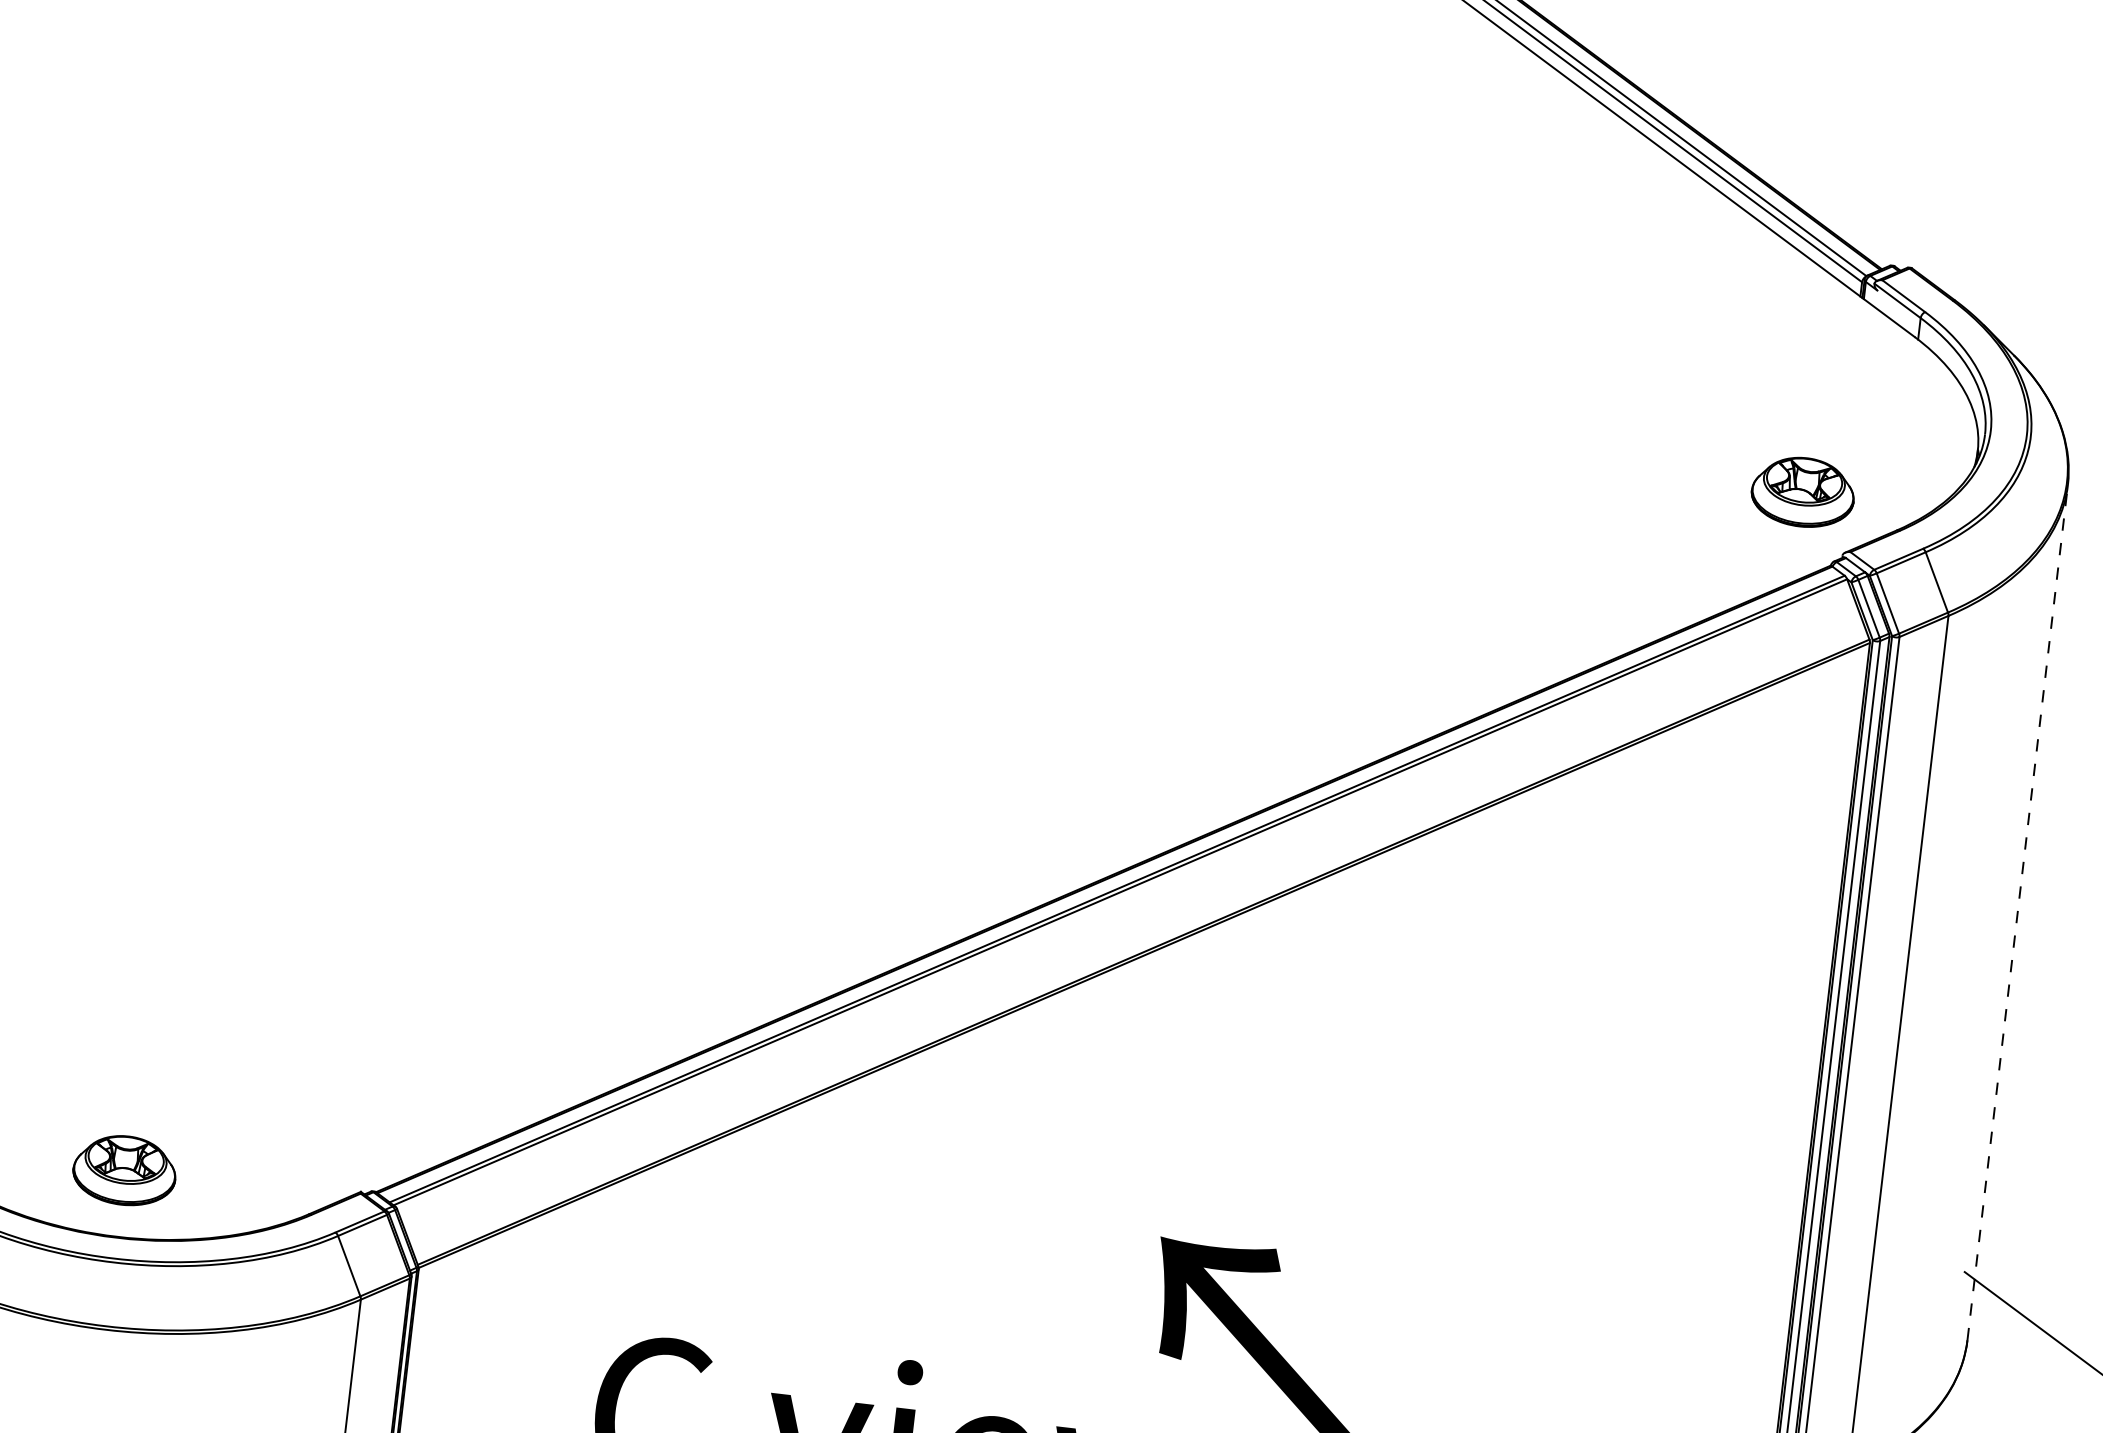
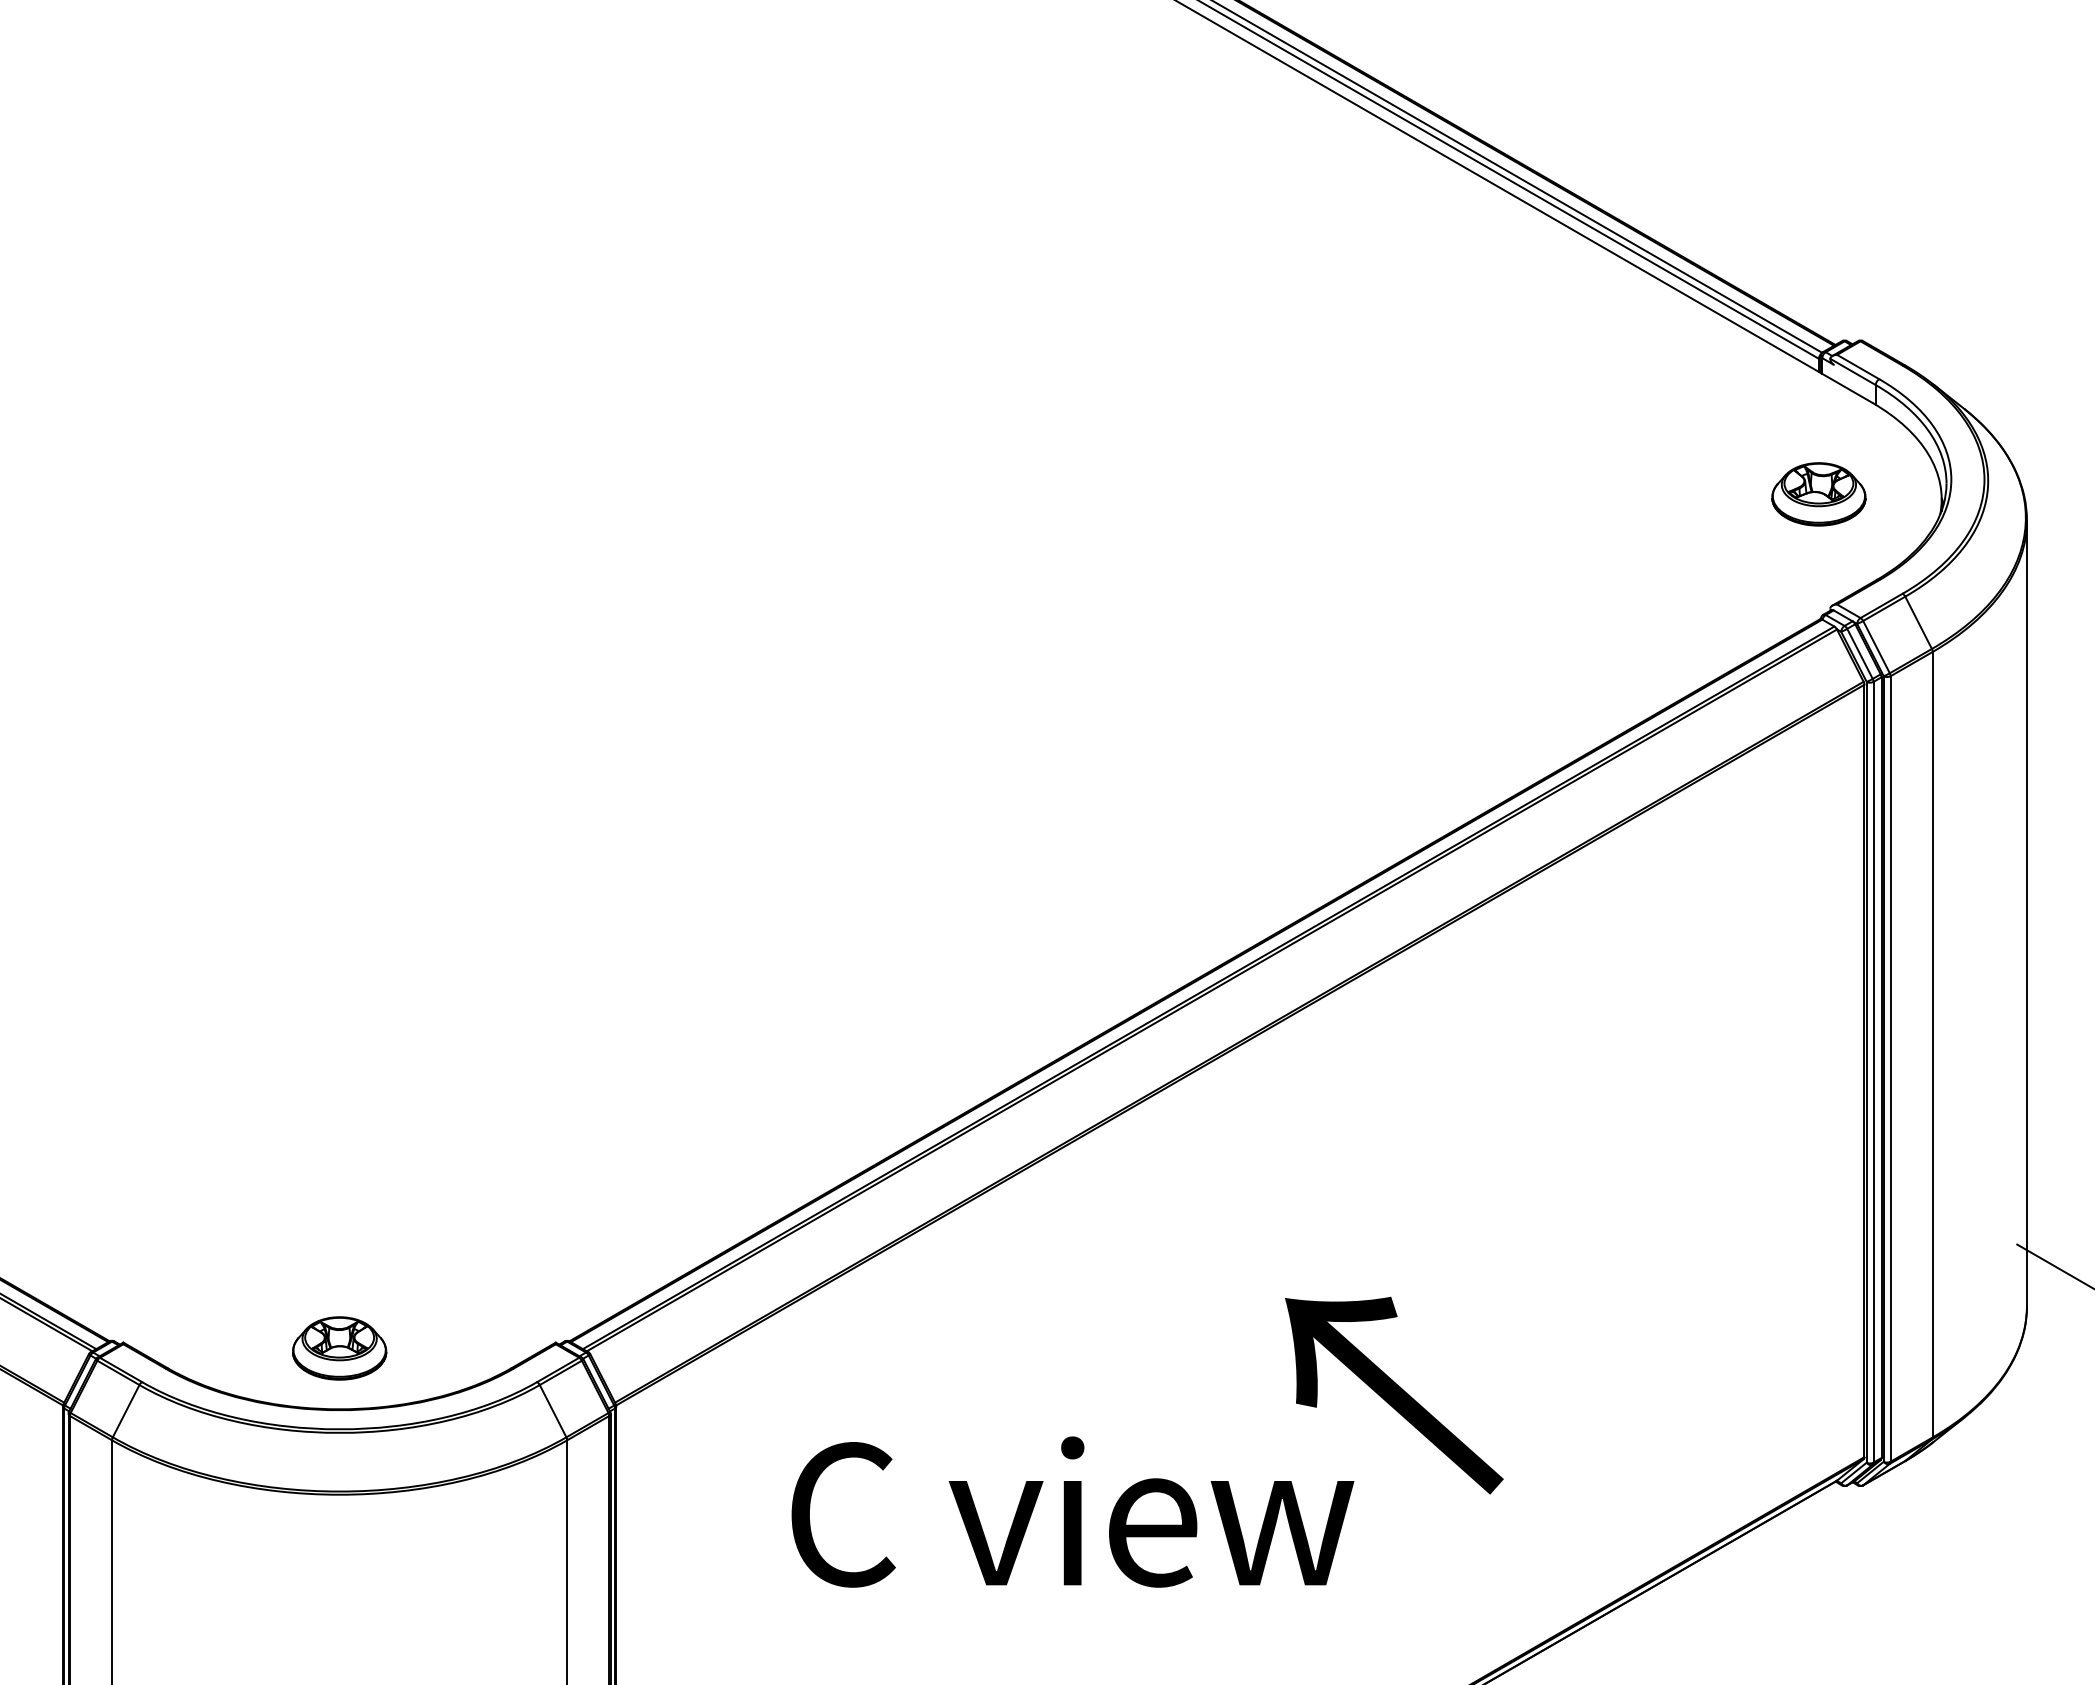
part: (1802, 492) -> (1818, 494), moved
line: (2017, 912) -> (2026, 913), dashed -> solid

